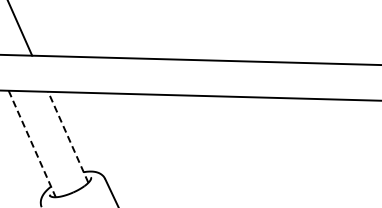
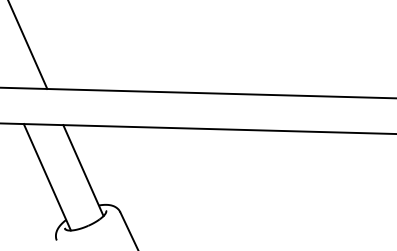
line: (68, 137) -> (83, 170), dashed -> solid
line: (32, 144) -> (47, 177), dashed -> solid

